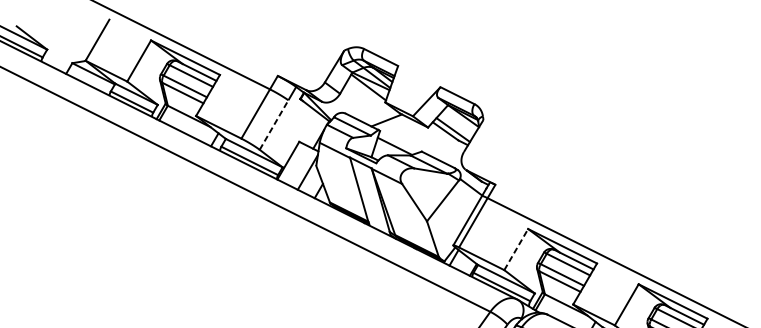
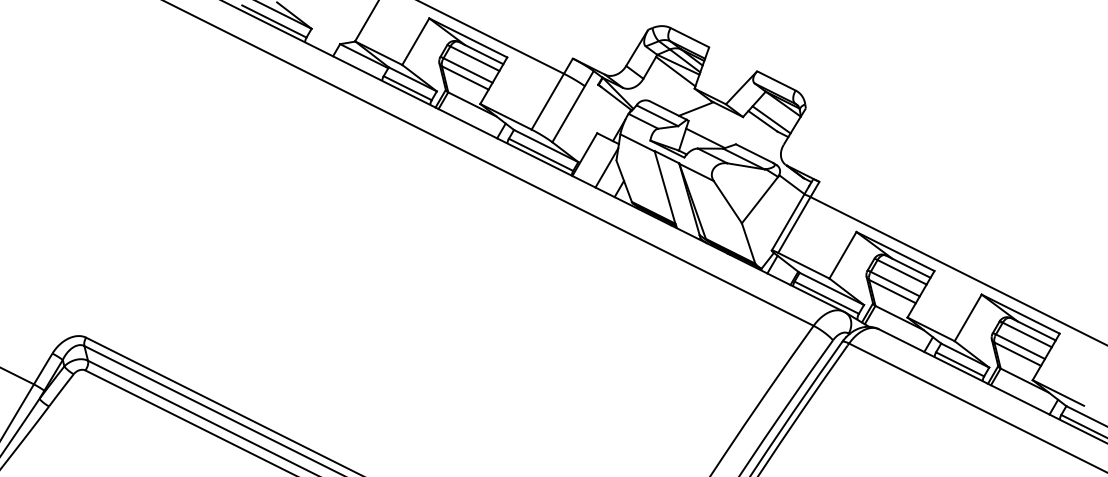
line: (273, 124) -> (568, 113), dashed -> solid
line: (515, 249) -> (842, 255), dashed -> solid

